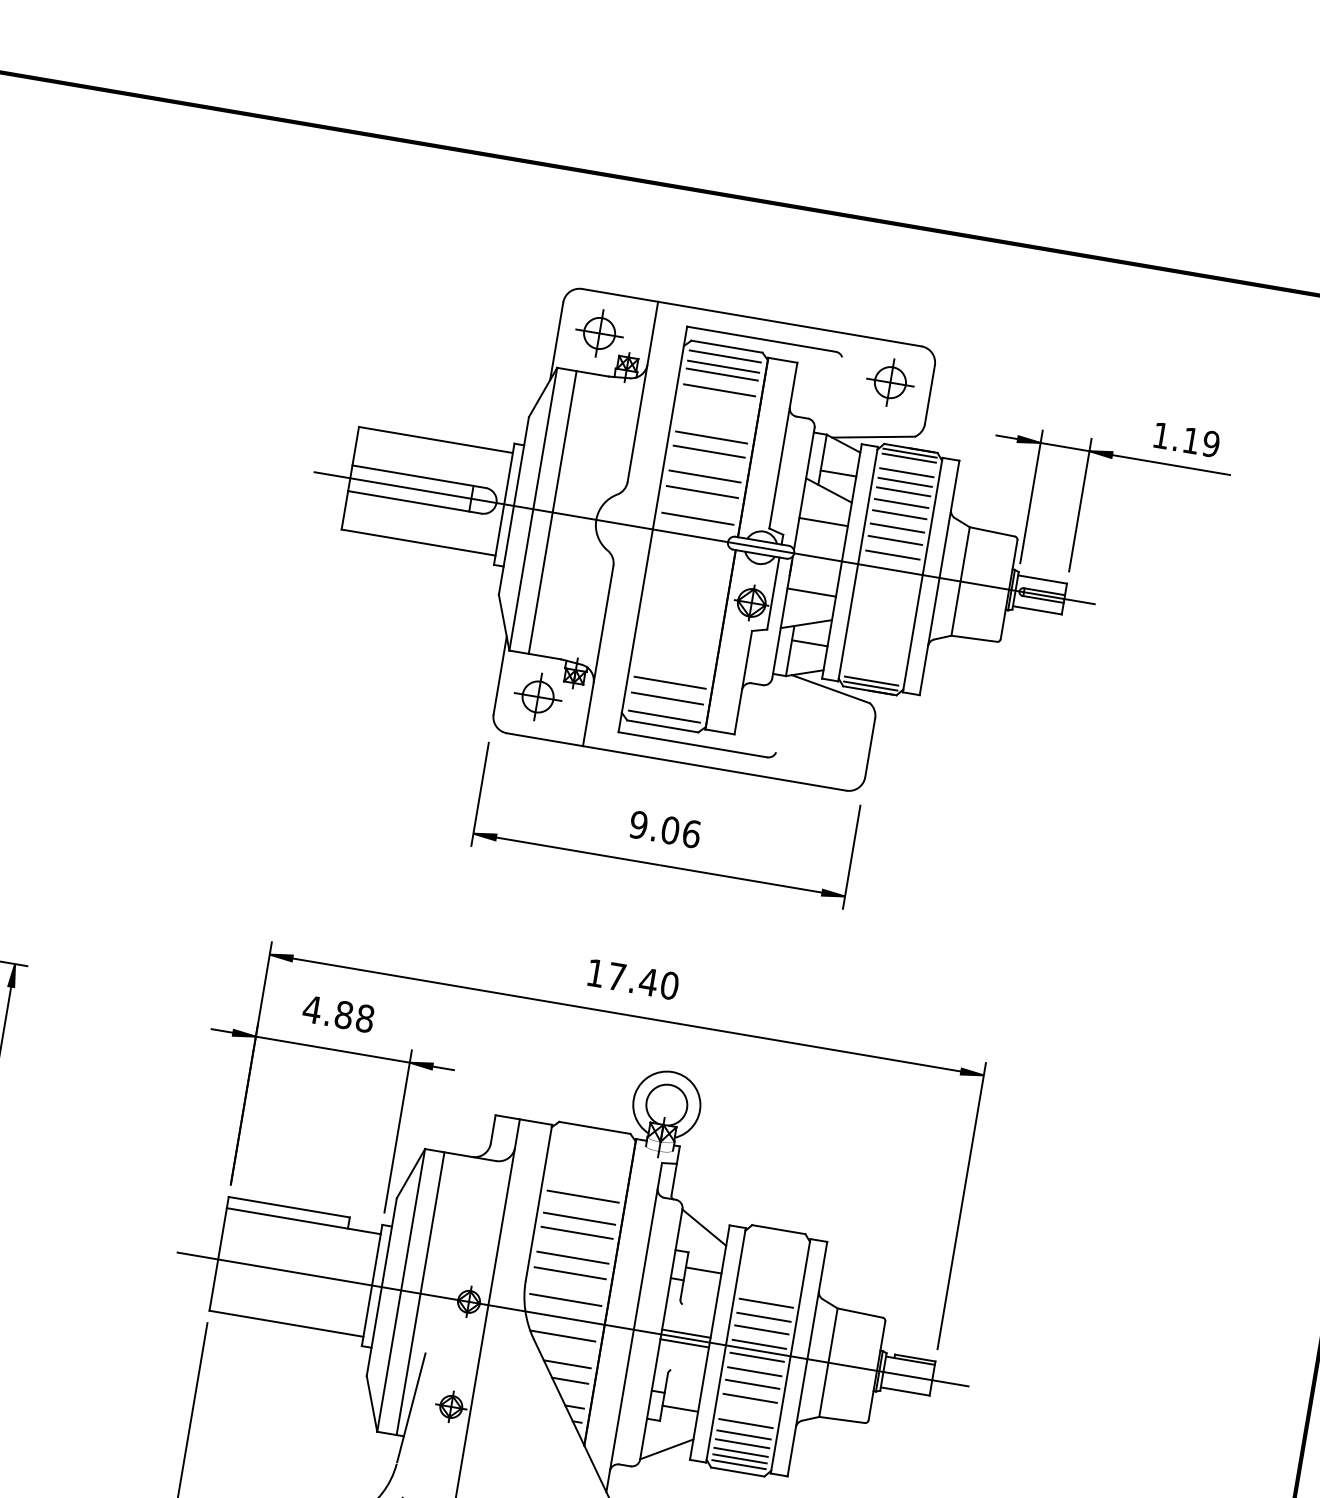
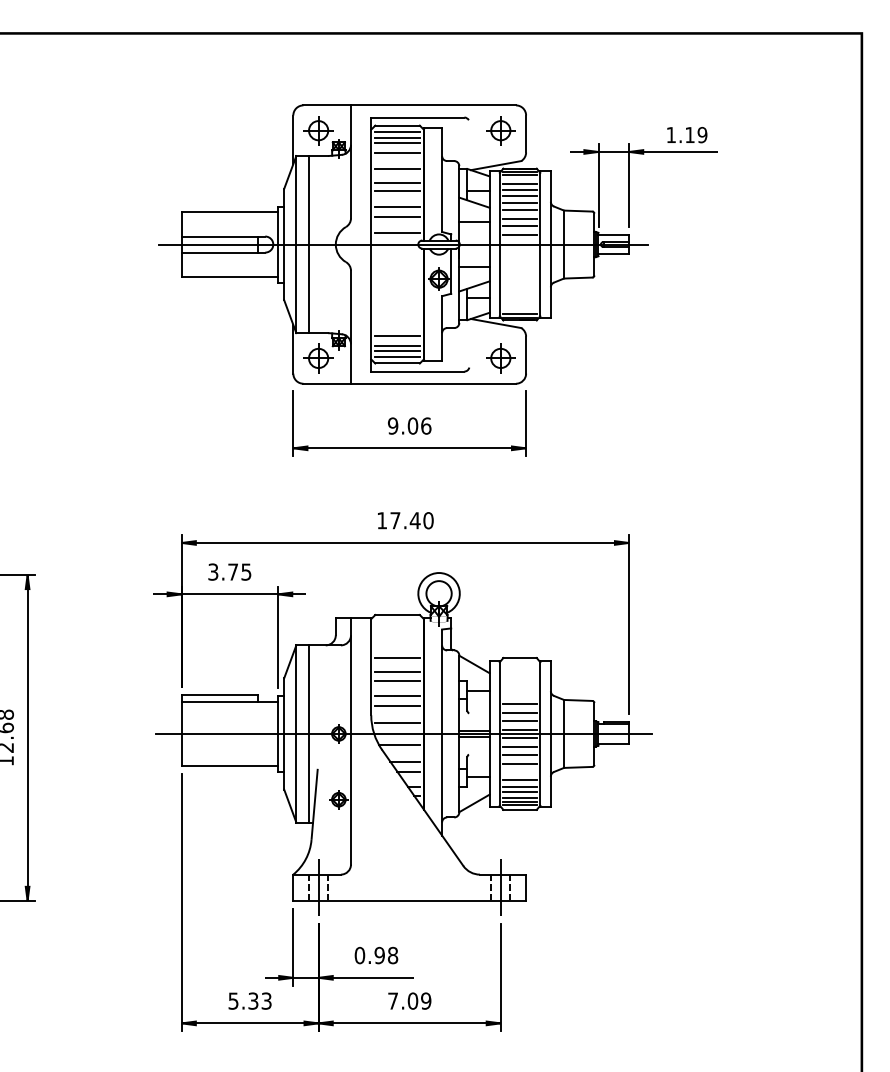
line: (715, 415) -> (397, 168), added
line: (666, 705) -> (397, 350), added
part: (828, 746) -> (500, 358), added
text: (338, 1013) -> (229, 571), 4.88 -> 3.75

